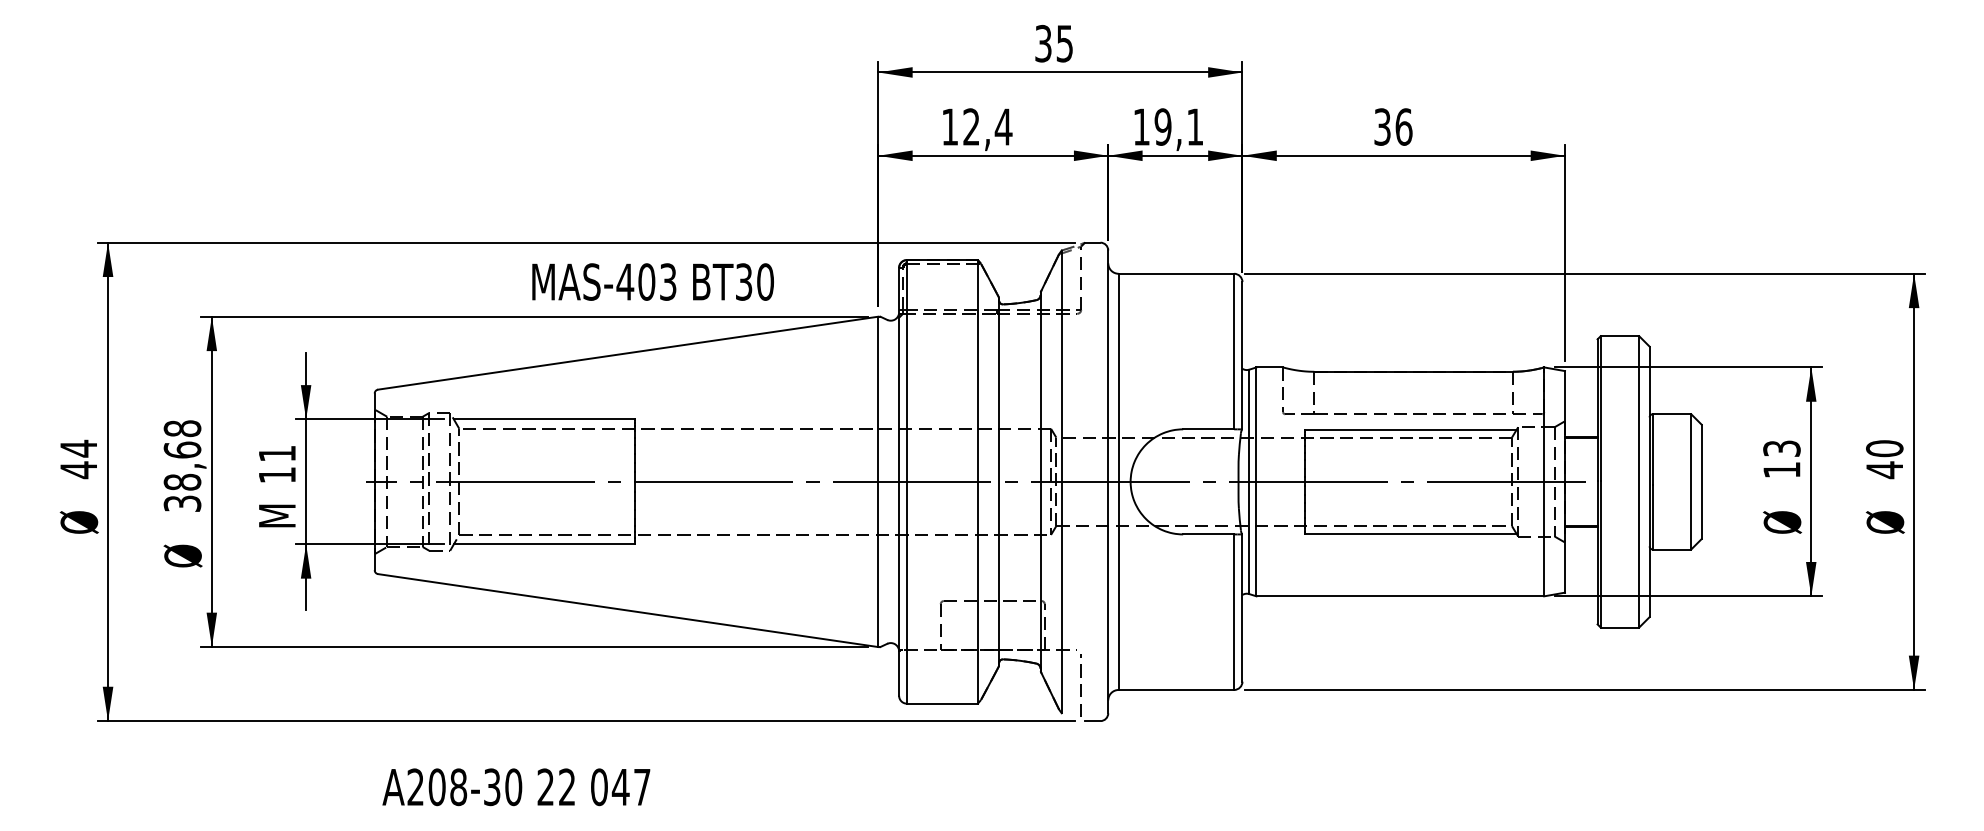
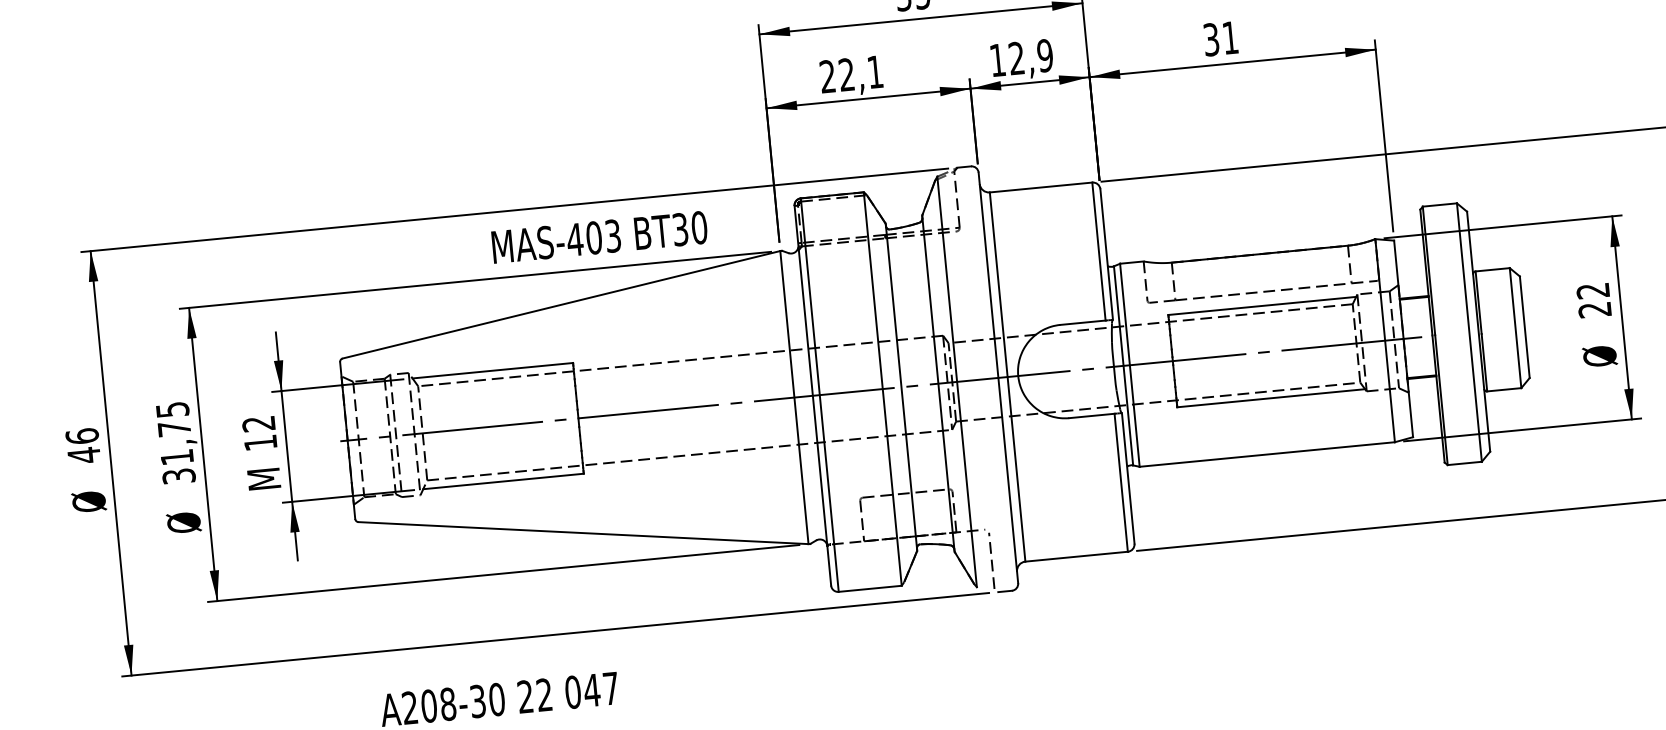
text: (977, 126) -> (852, 73), 12,4 -> 22,1
text: (1178, 126) -> (1030, 56), 19,1 -> 12,9
text: (1403, 126) -> (1229, 37), 36 -> 31
text: (652, 281) -> (599, 236), moved
text: (78, 448) -> (82, 436), 44 -> 46
text: (276, 453) -> (258, 423), 11 -> 12
text: (182, 455) -> (174, 433), 38,68 -> 31,75
text: (1781, 459) -> (1593, 300), 13 -> 22

